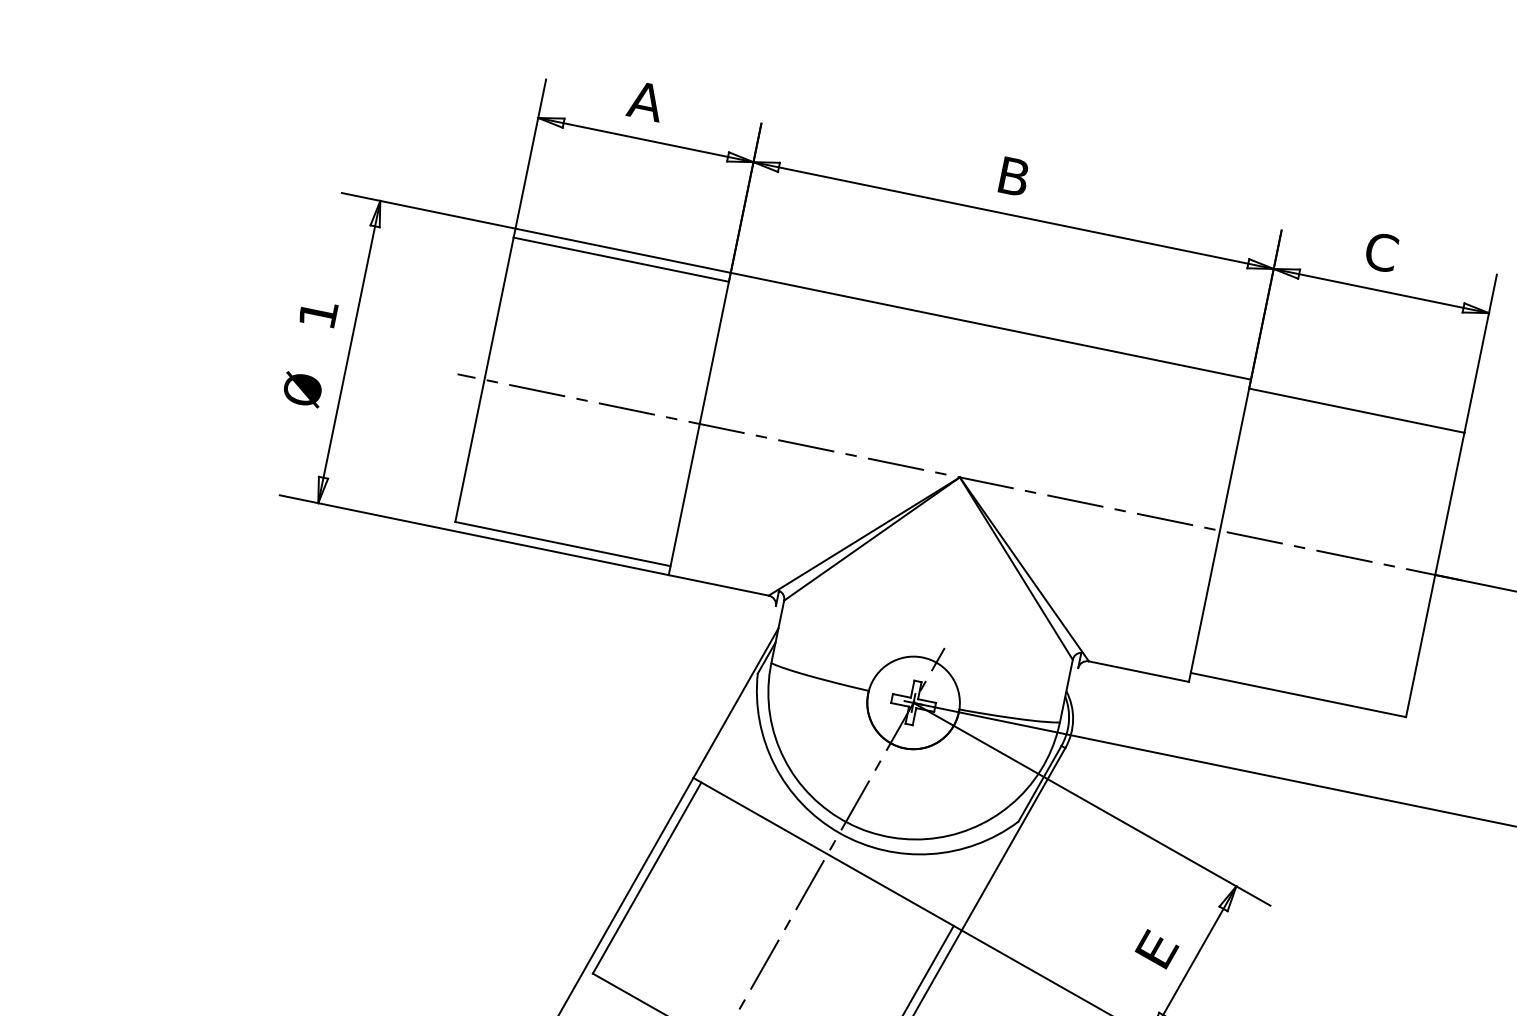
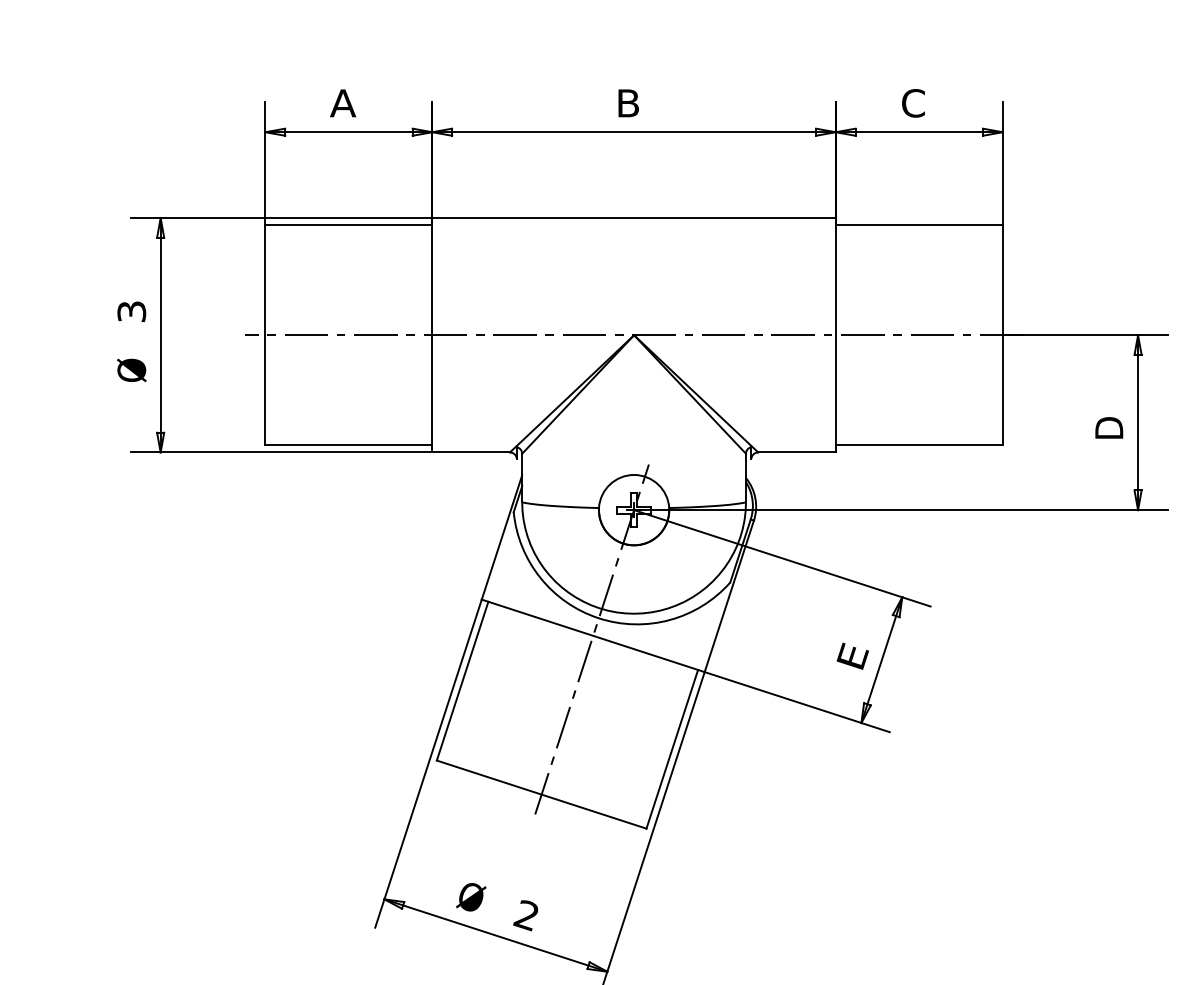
text: (317, 313) -> (131, 311), 1 -> 3

